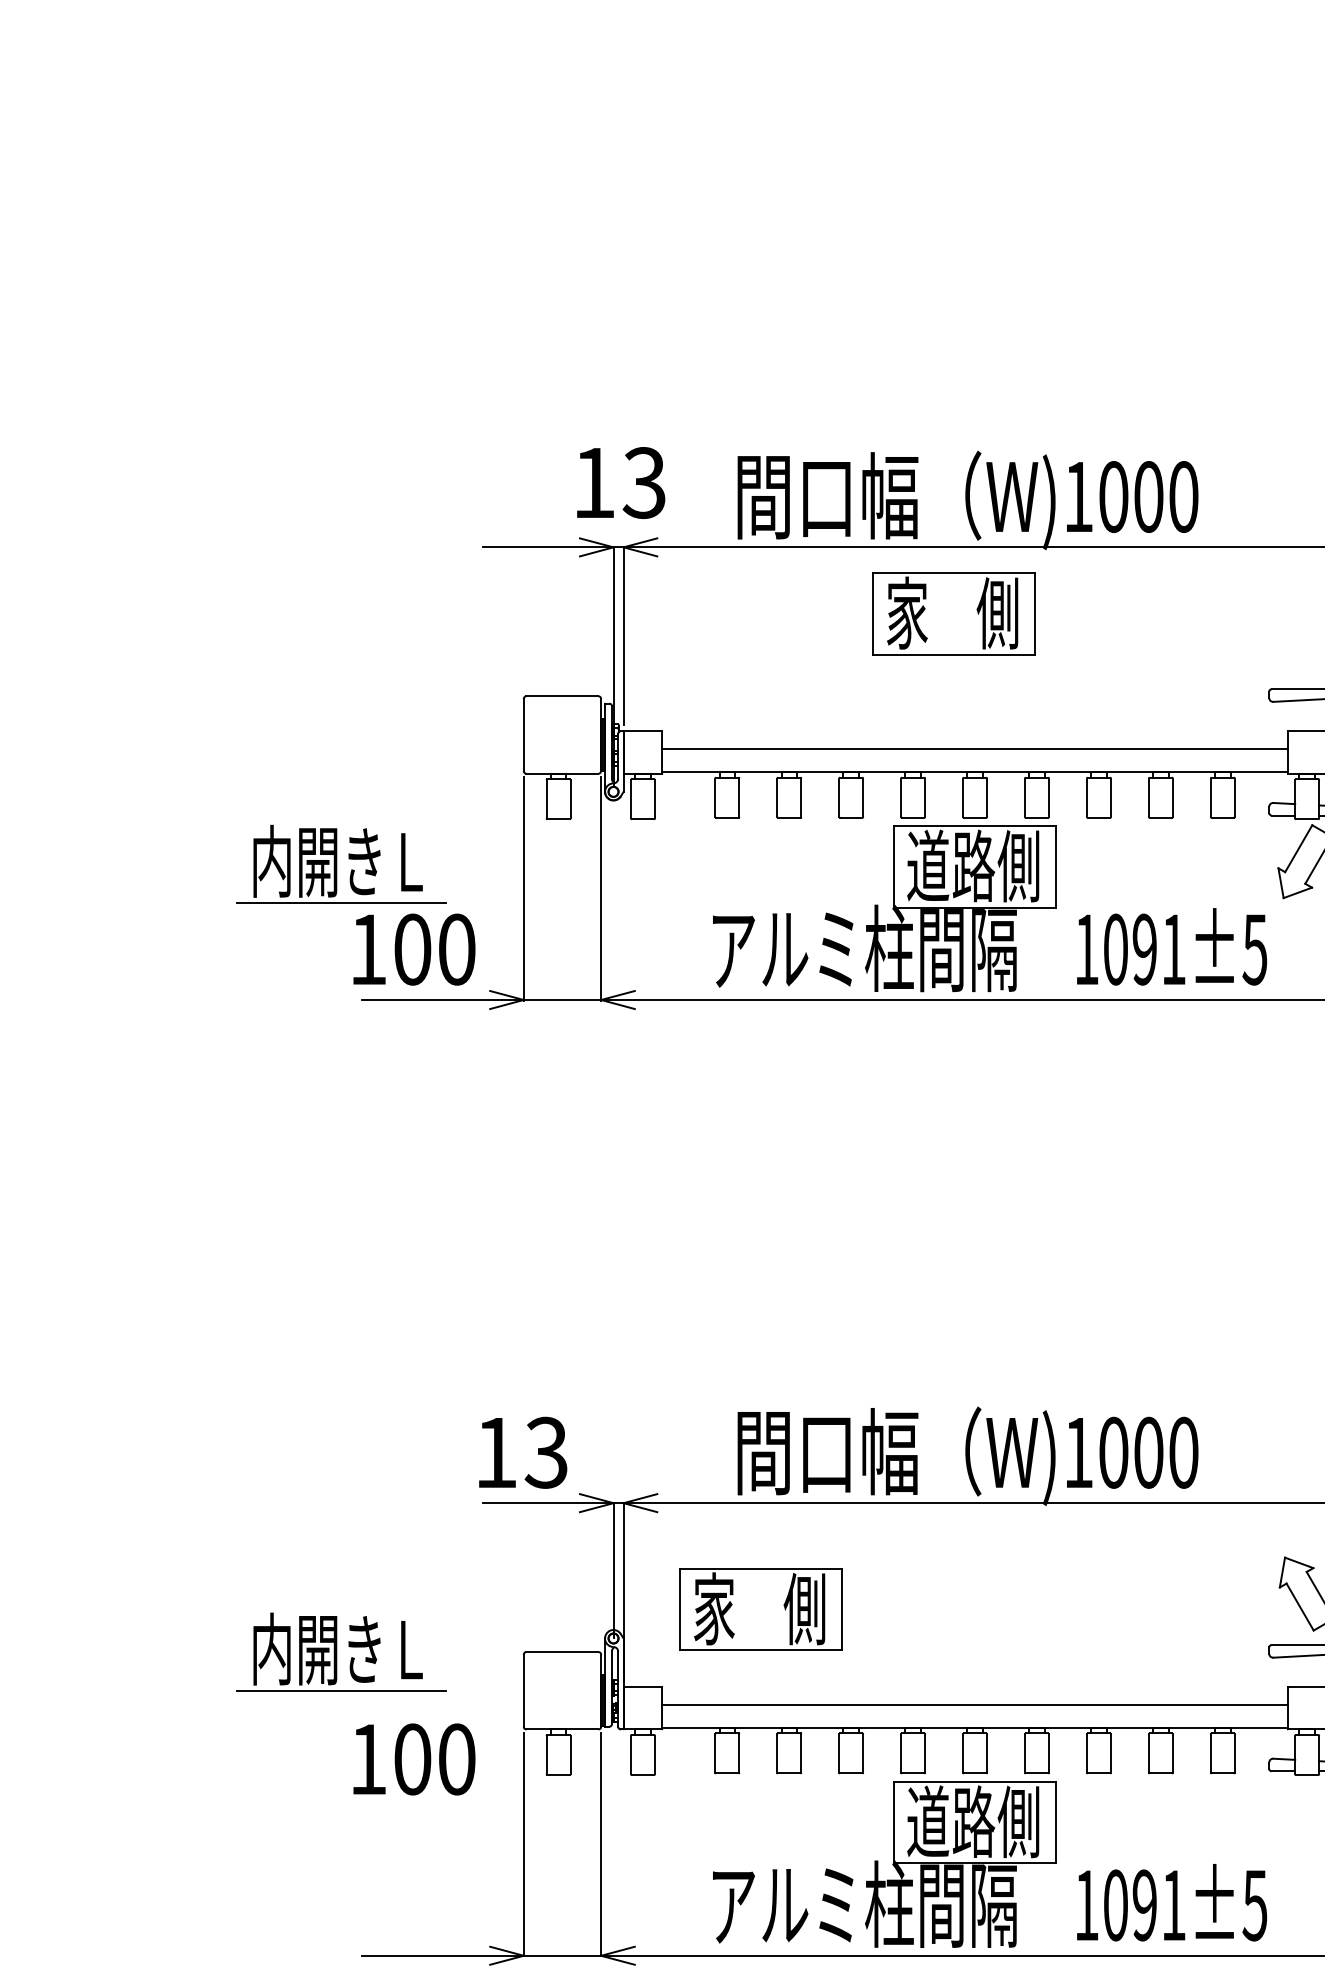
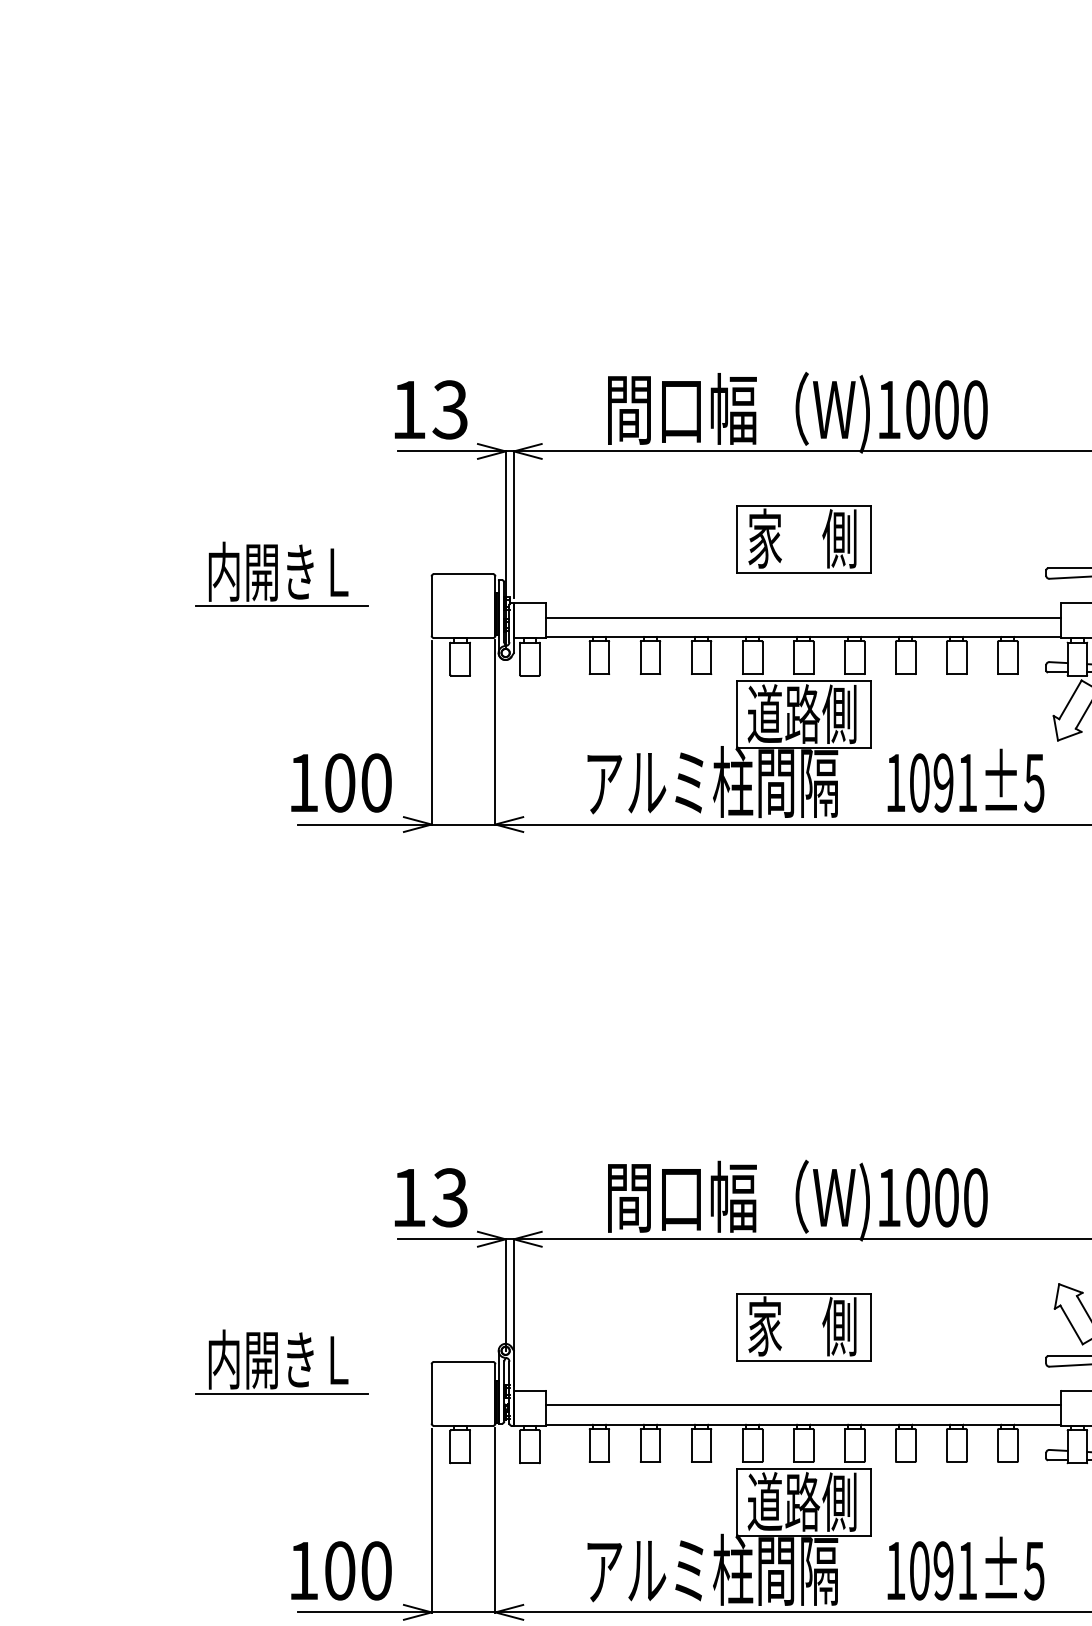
text: (621, 482) -> (431, 409), moved
part: (953, 613) -> (803, 538), moved
part: (341, 863) -> (281, 573), moved
part: (760, 1609) -> (803, 1326), moved
text: (414, 1759) -> (341, 1570), moved

